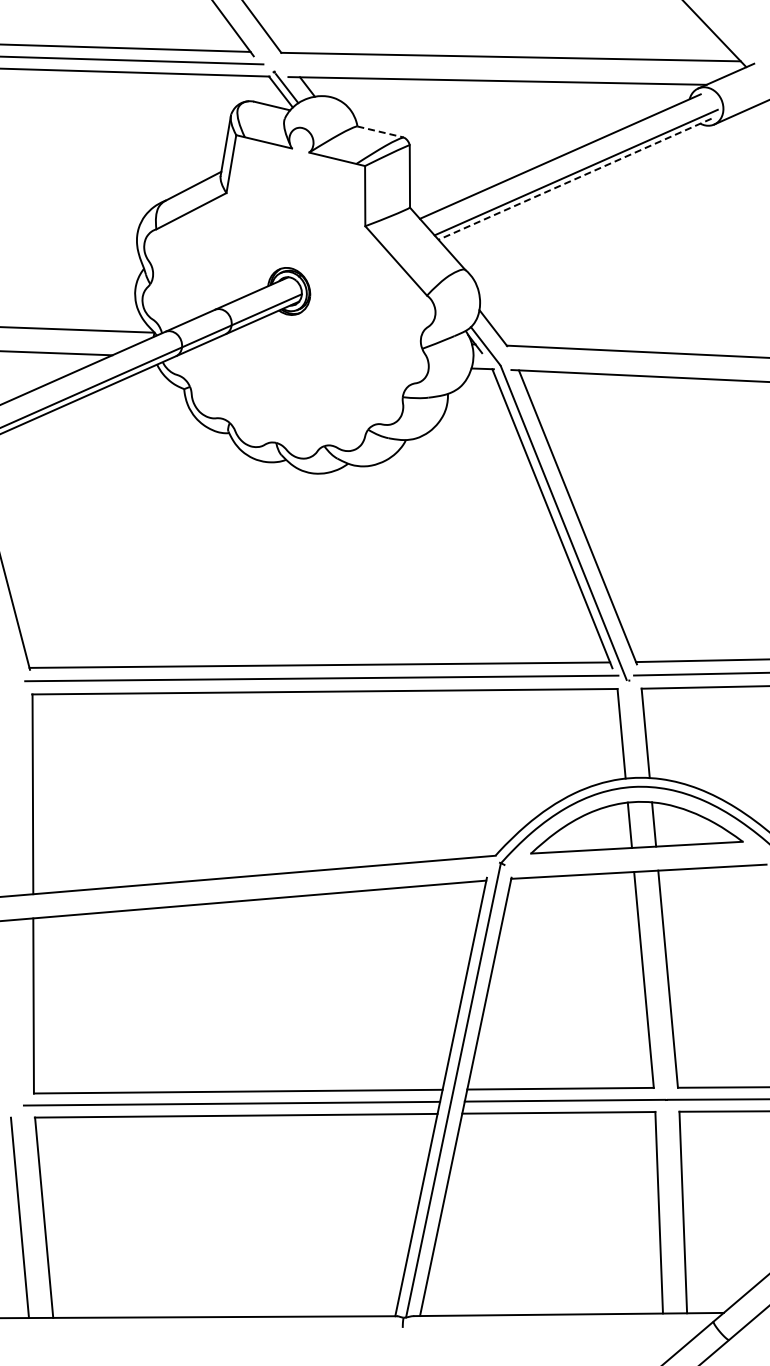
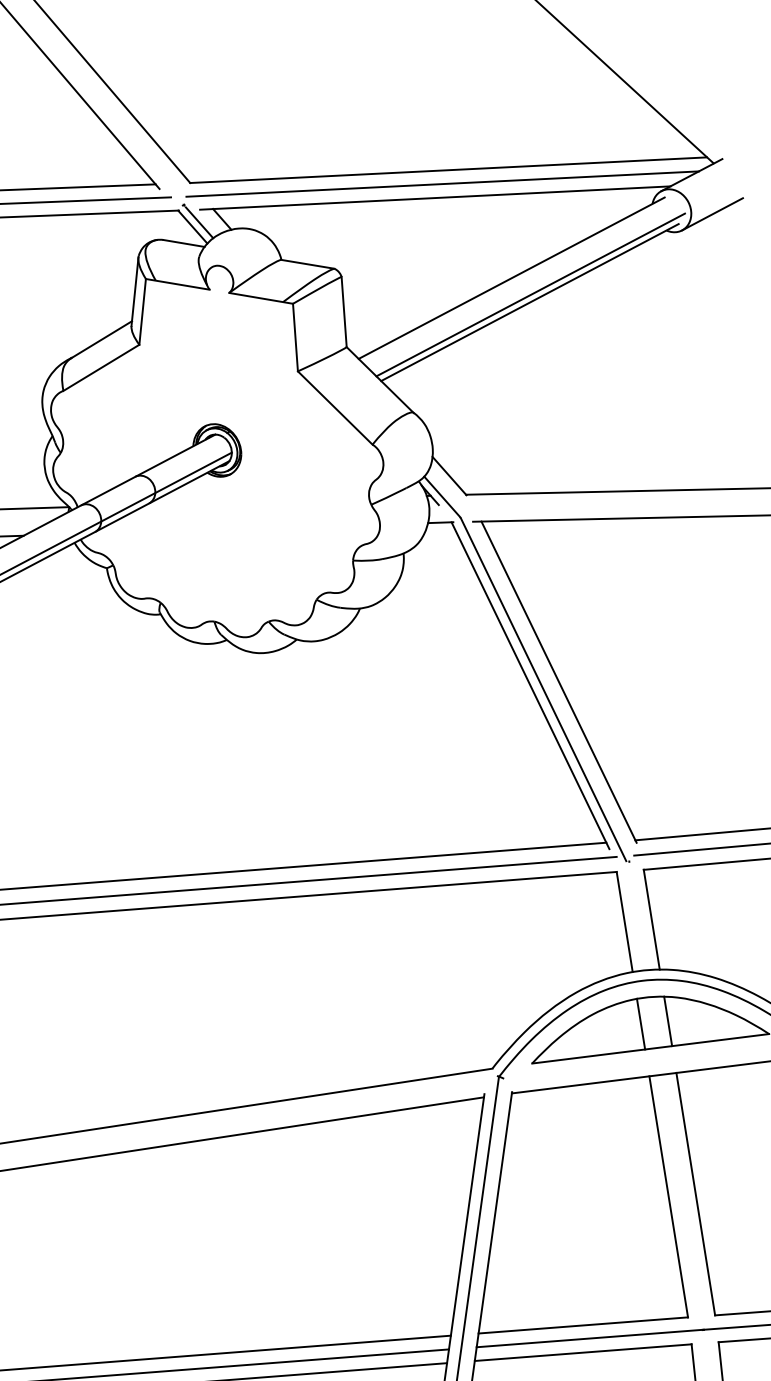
line: (504, 68) -> (442, 183), added
line: (380, 131) -> (307, 263), dashed -> solid
line: (574, 179) -> (529, 302), dashed -> solid

